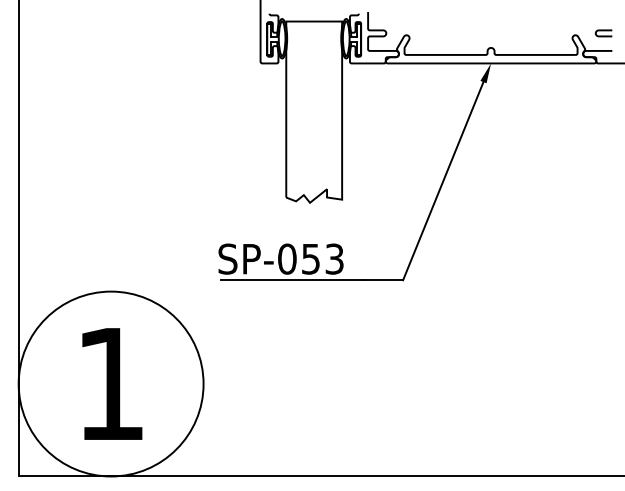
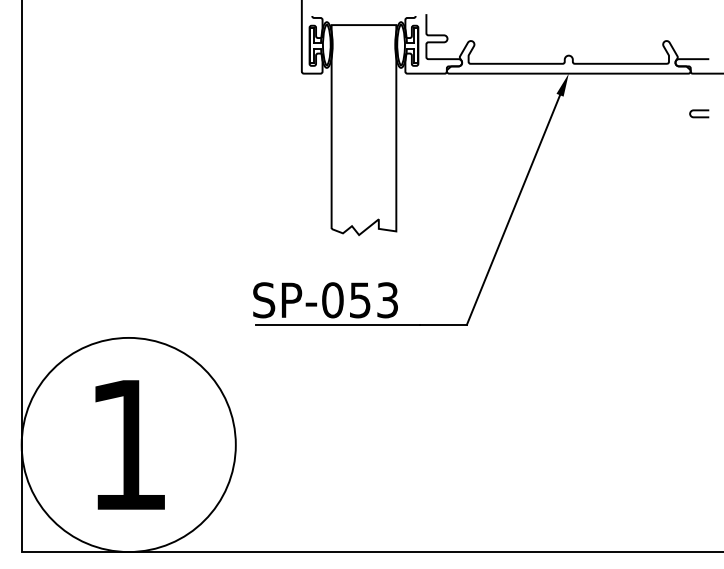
curve: (603, 31) -> (699, 111), moved

